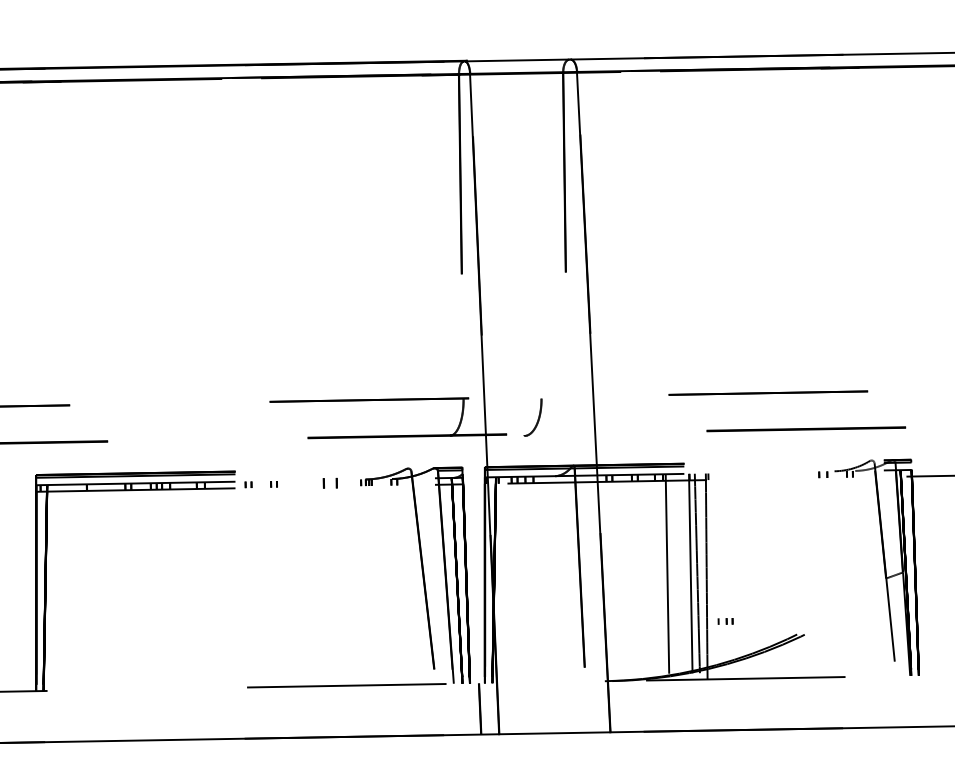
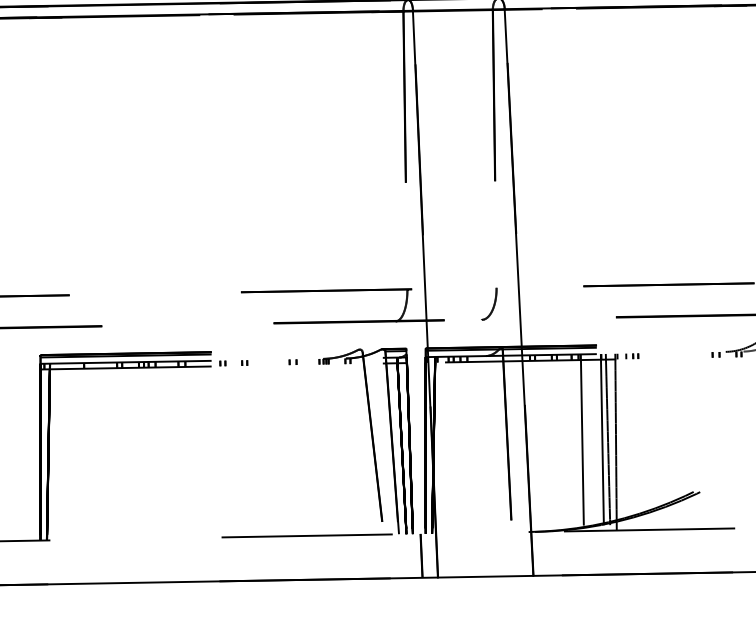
part: (532, 417) -> (488, 303), moved
part: (330, 483) -> (293, 362), size x0.62
part: (725, 621) -> (632, 356), moved

